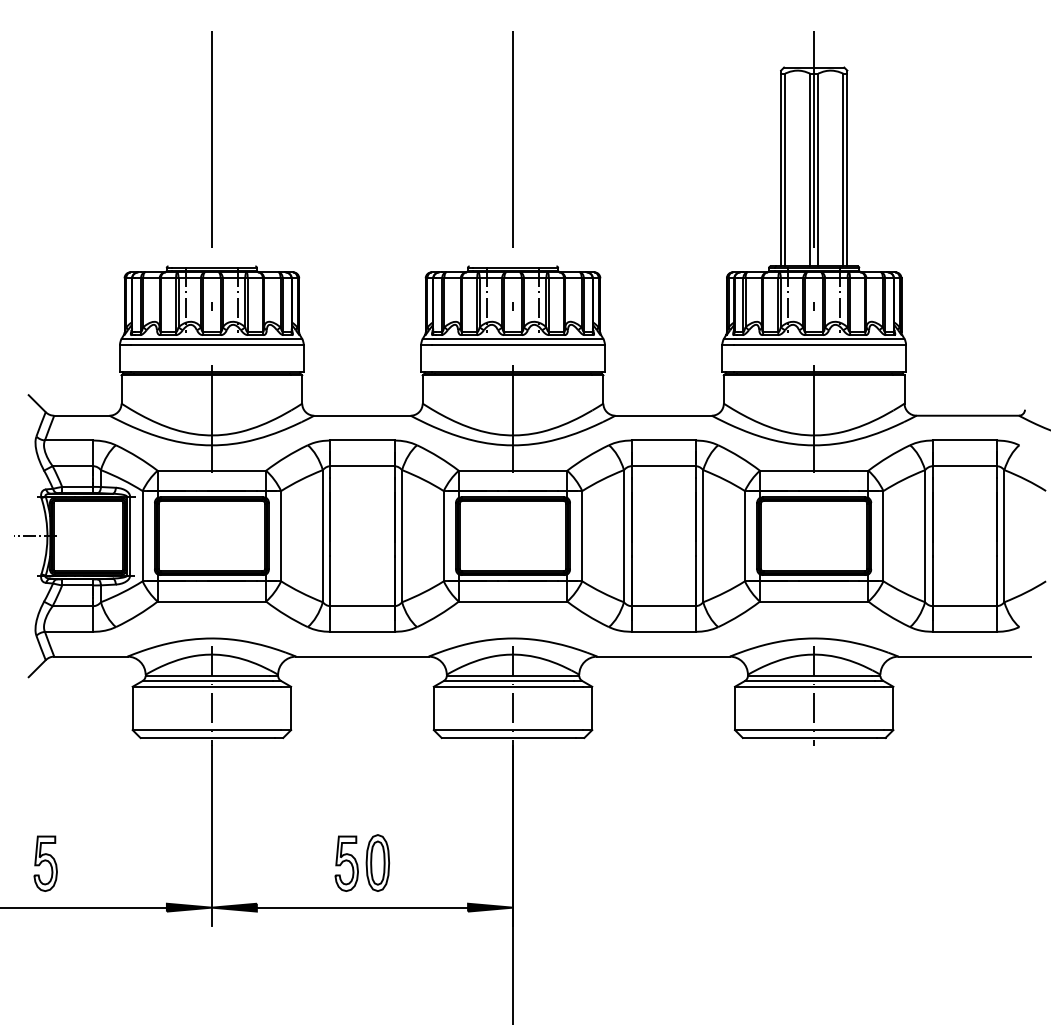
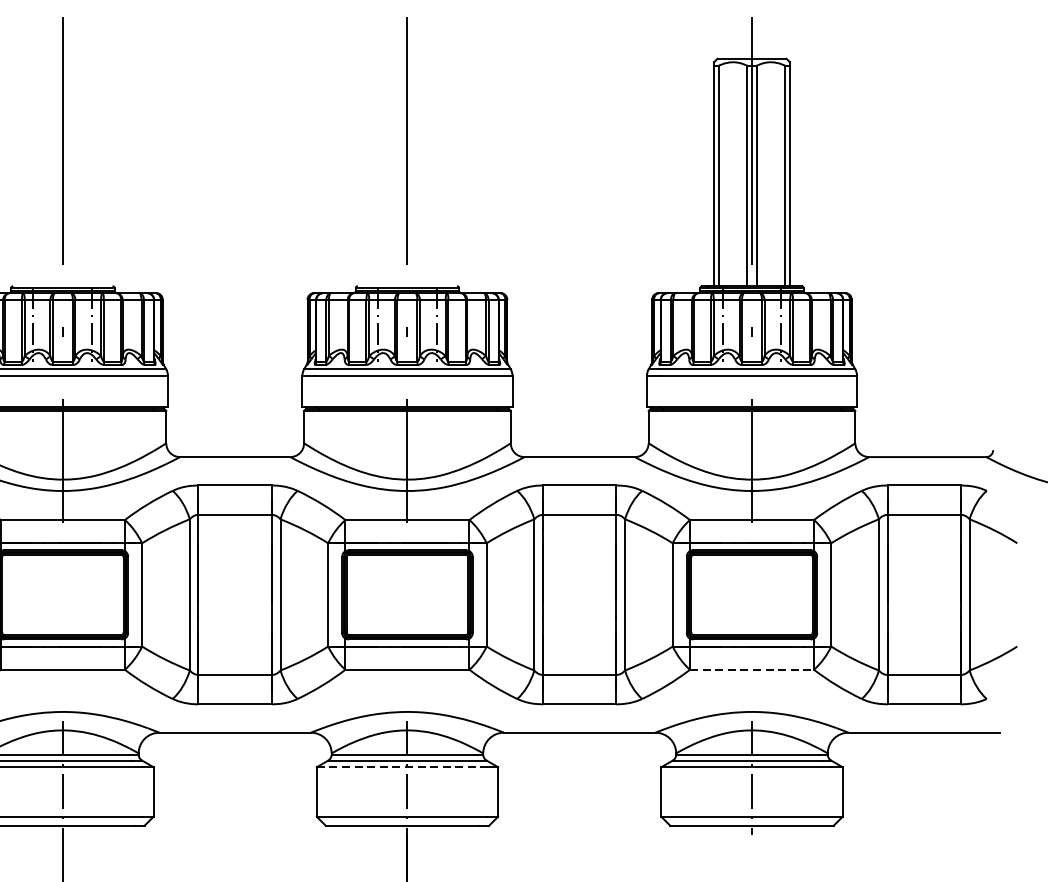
line: (814, 601) -> (752, 669), solid -> dashed
line: (508, 686) -> (402, 766), solid -> dashed

